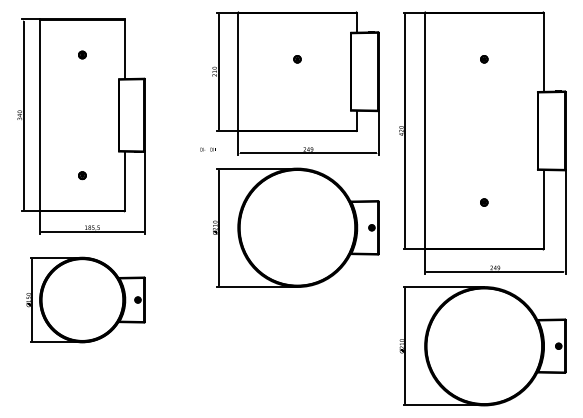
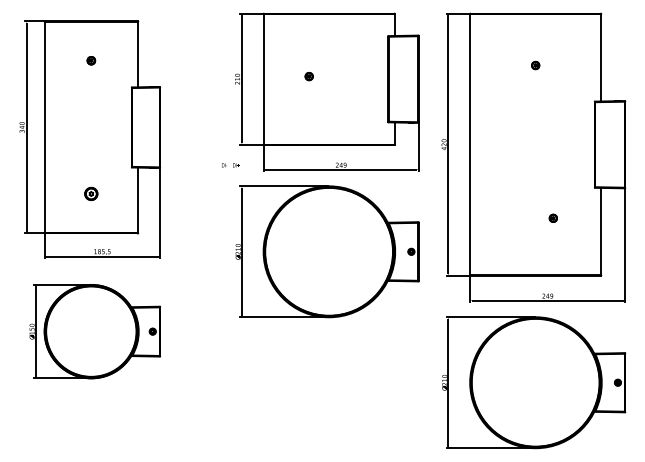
part: (297, 59) -> (309, 76), moved
part: (82, 175) -> (91, 193), size x1.6
part: (484, 202) -> (553, 218), moved

